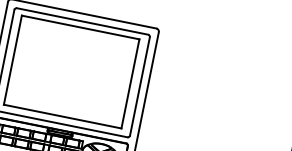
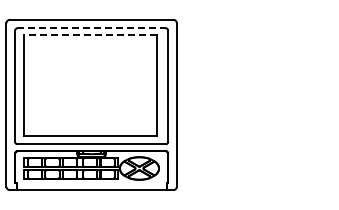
line: (83, 21) -> (92, 28), solid -> dashed
line: (80, 27) -> (90, 35), solid -> dashed

